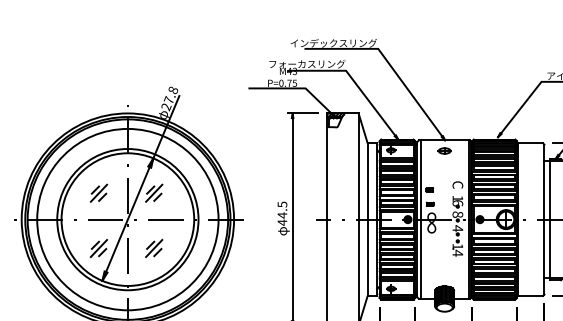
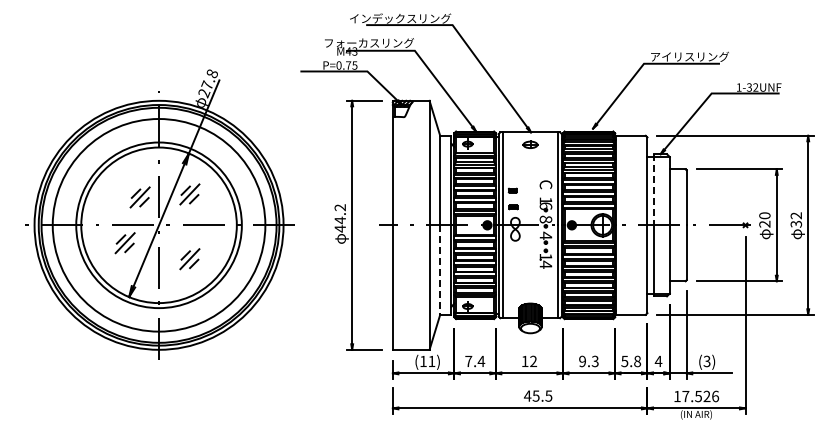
line: (550, 189) -> (654, 189), solid -> dashed
part: (98, 193) -> (139, 197), moved
text: (281, 204) -> (339, 207), 44.5 -> 44.2
part: (98, 248) -> (124, 243), moved
line: (367, 258) -> (440, 270), solid -> dashed

